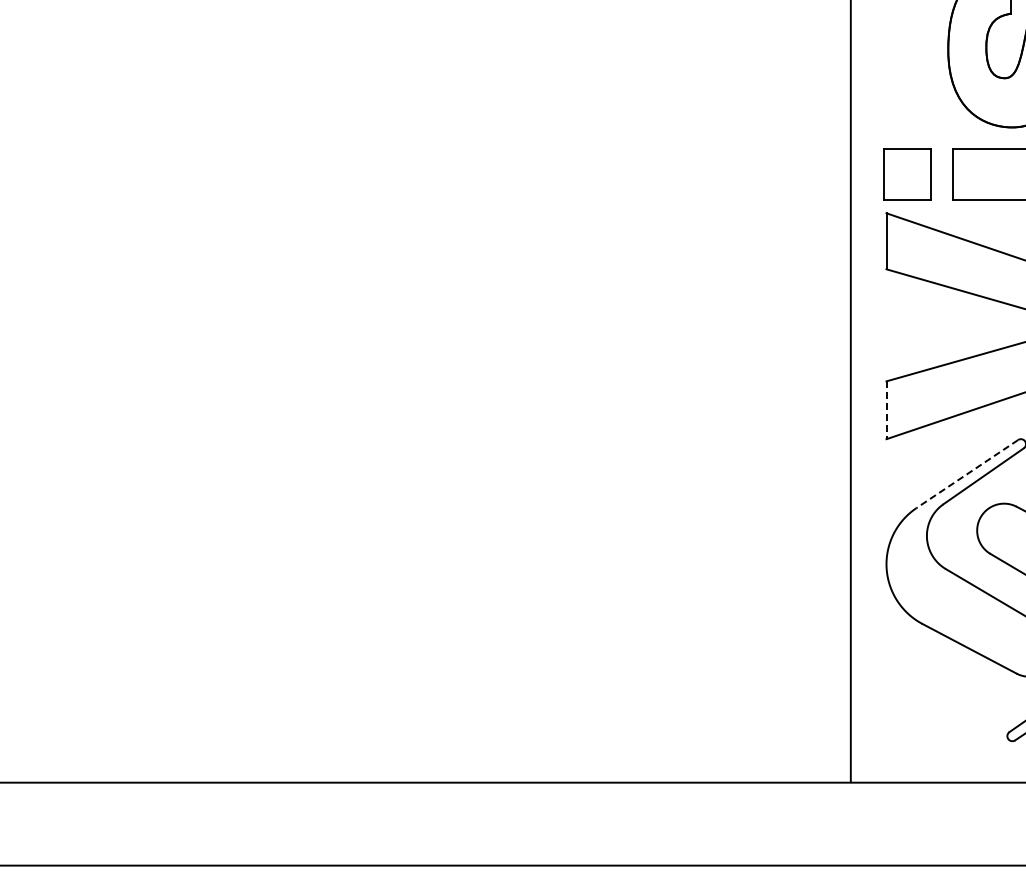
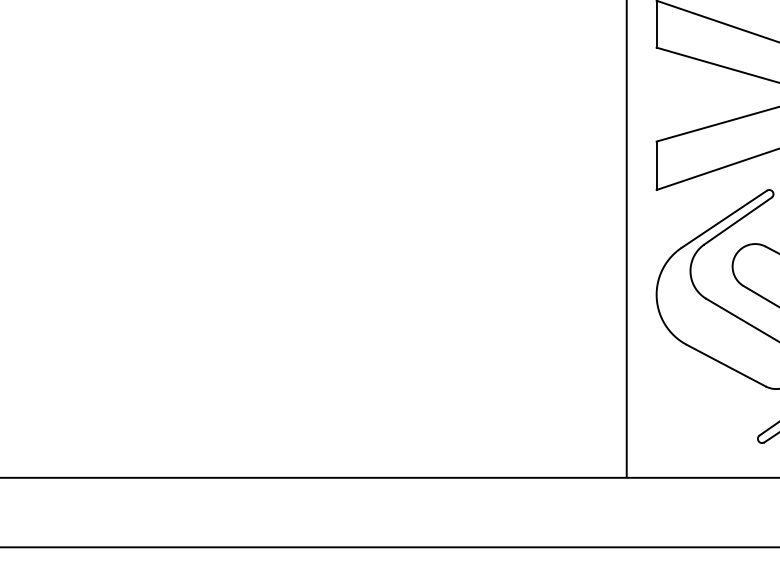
line: (886, 410) -> (656, 165), dashed -> solid
line: (966, 474) -> (723, 219), dashed -> solid

